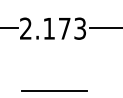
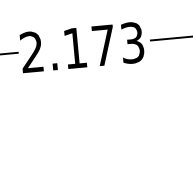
line: (53, 91) -> (93, 163), removed

